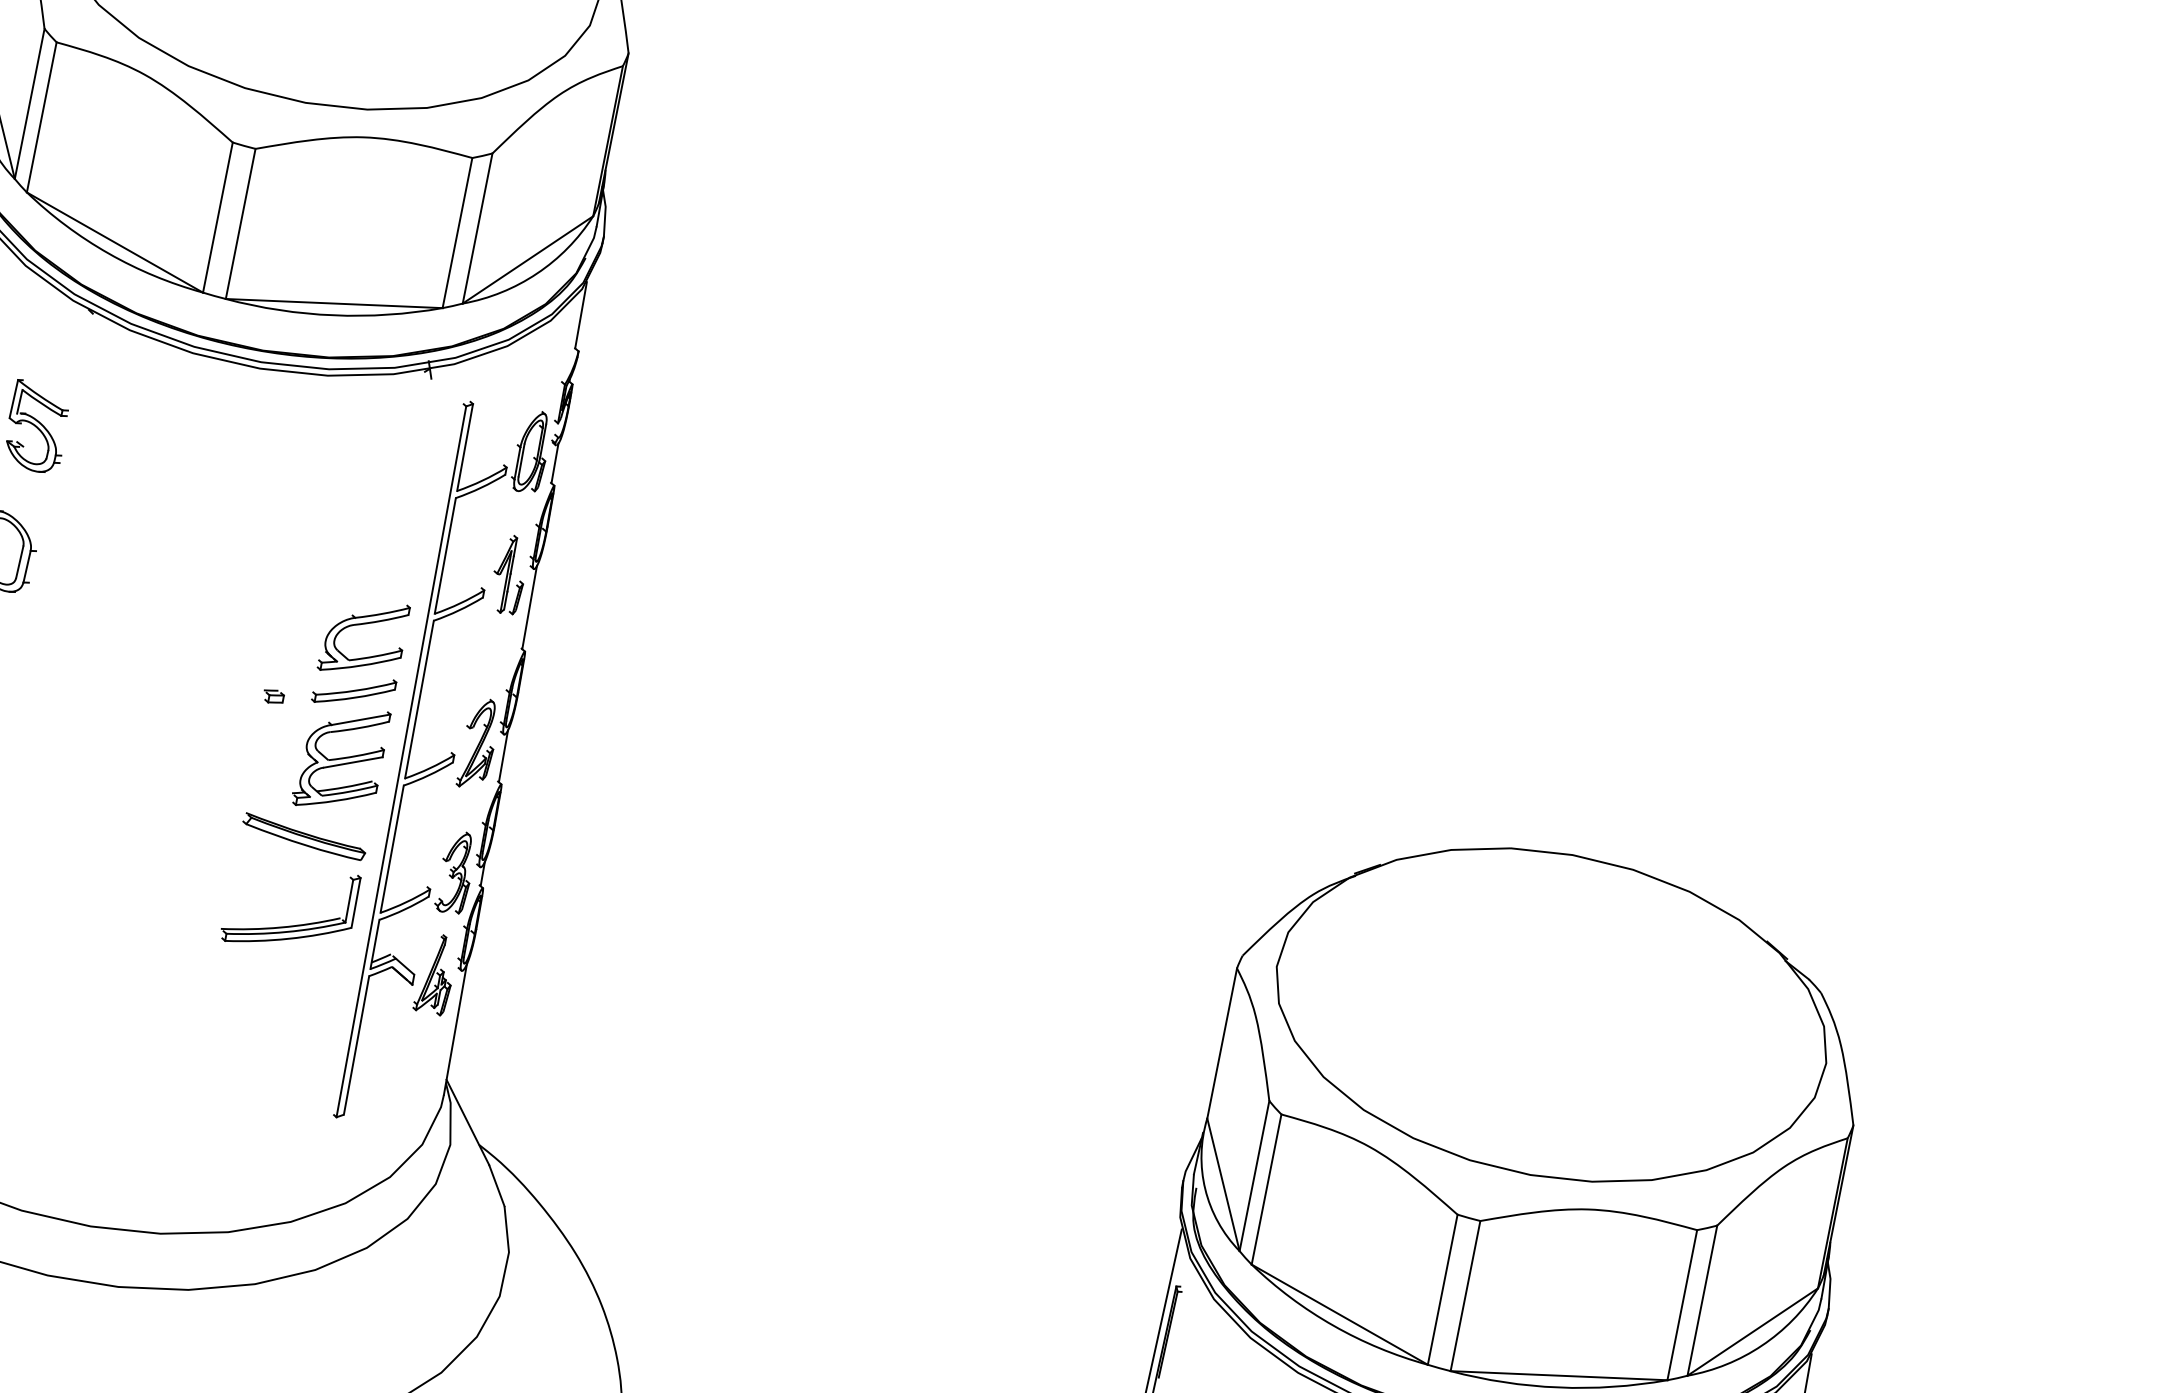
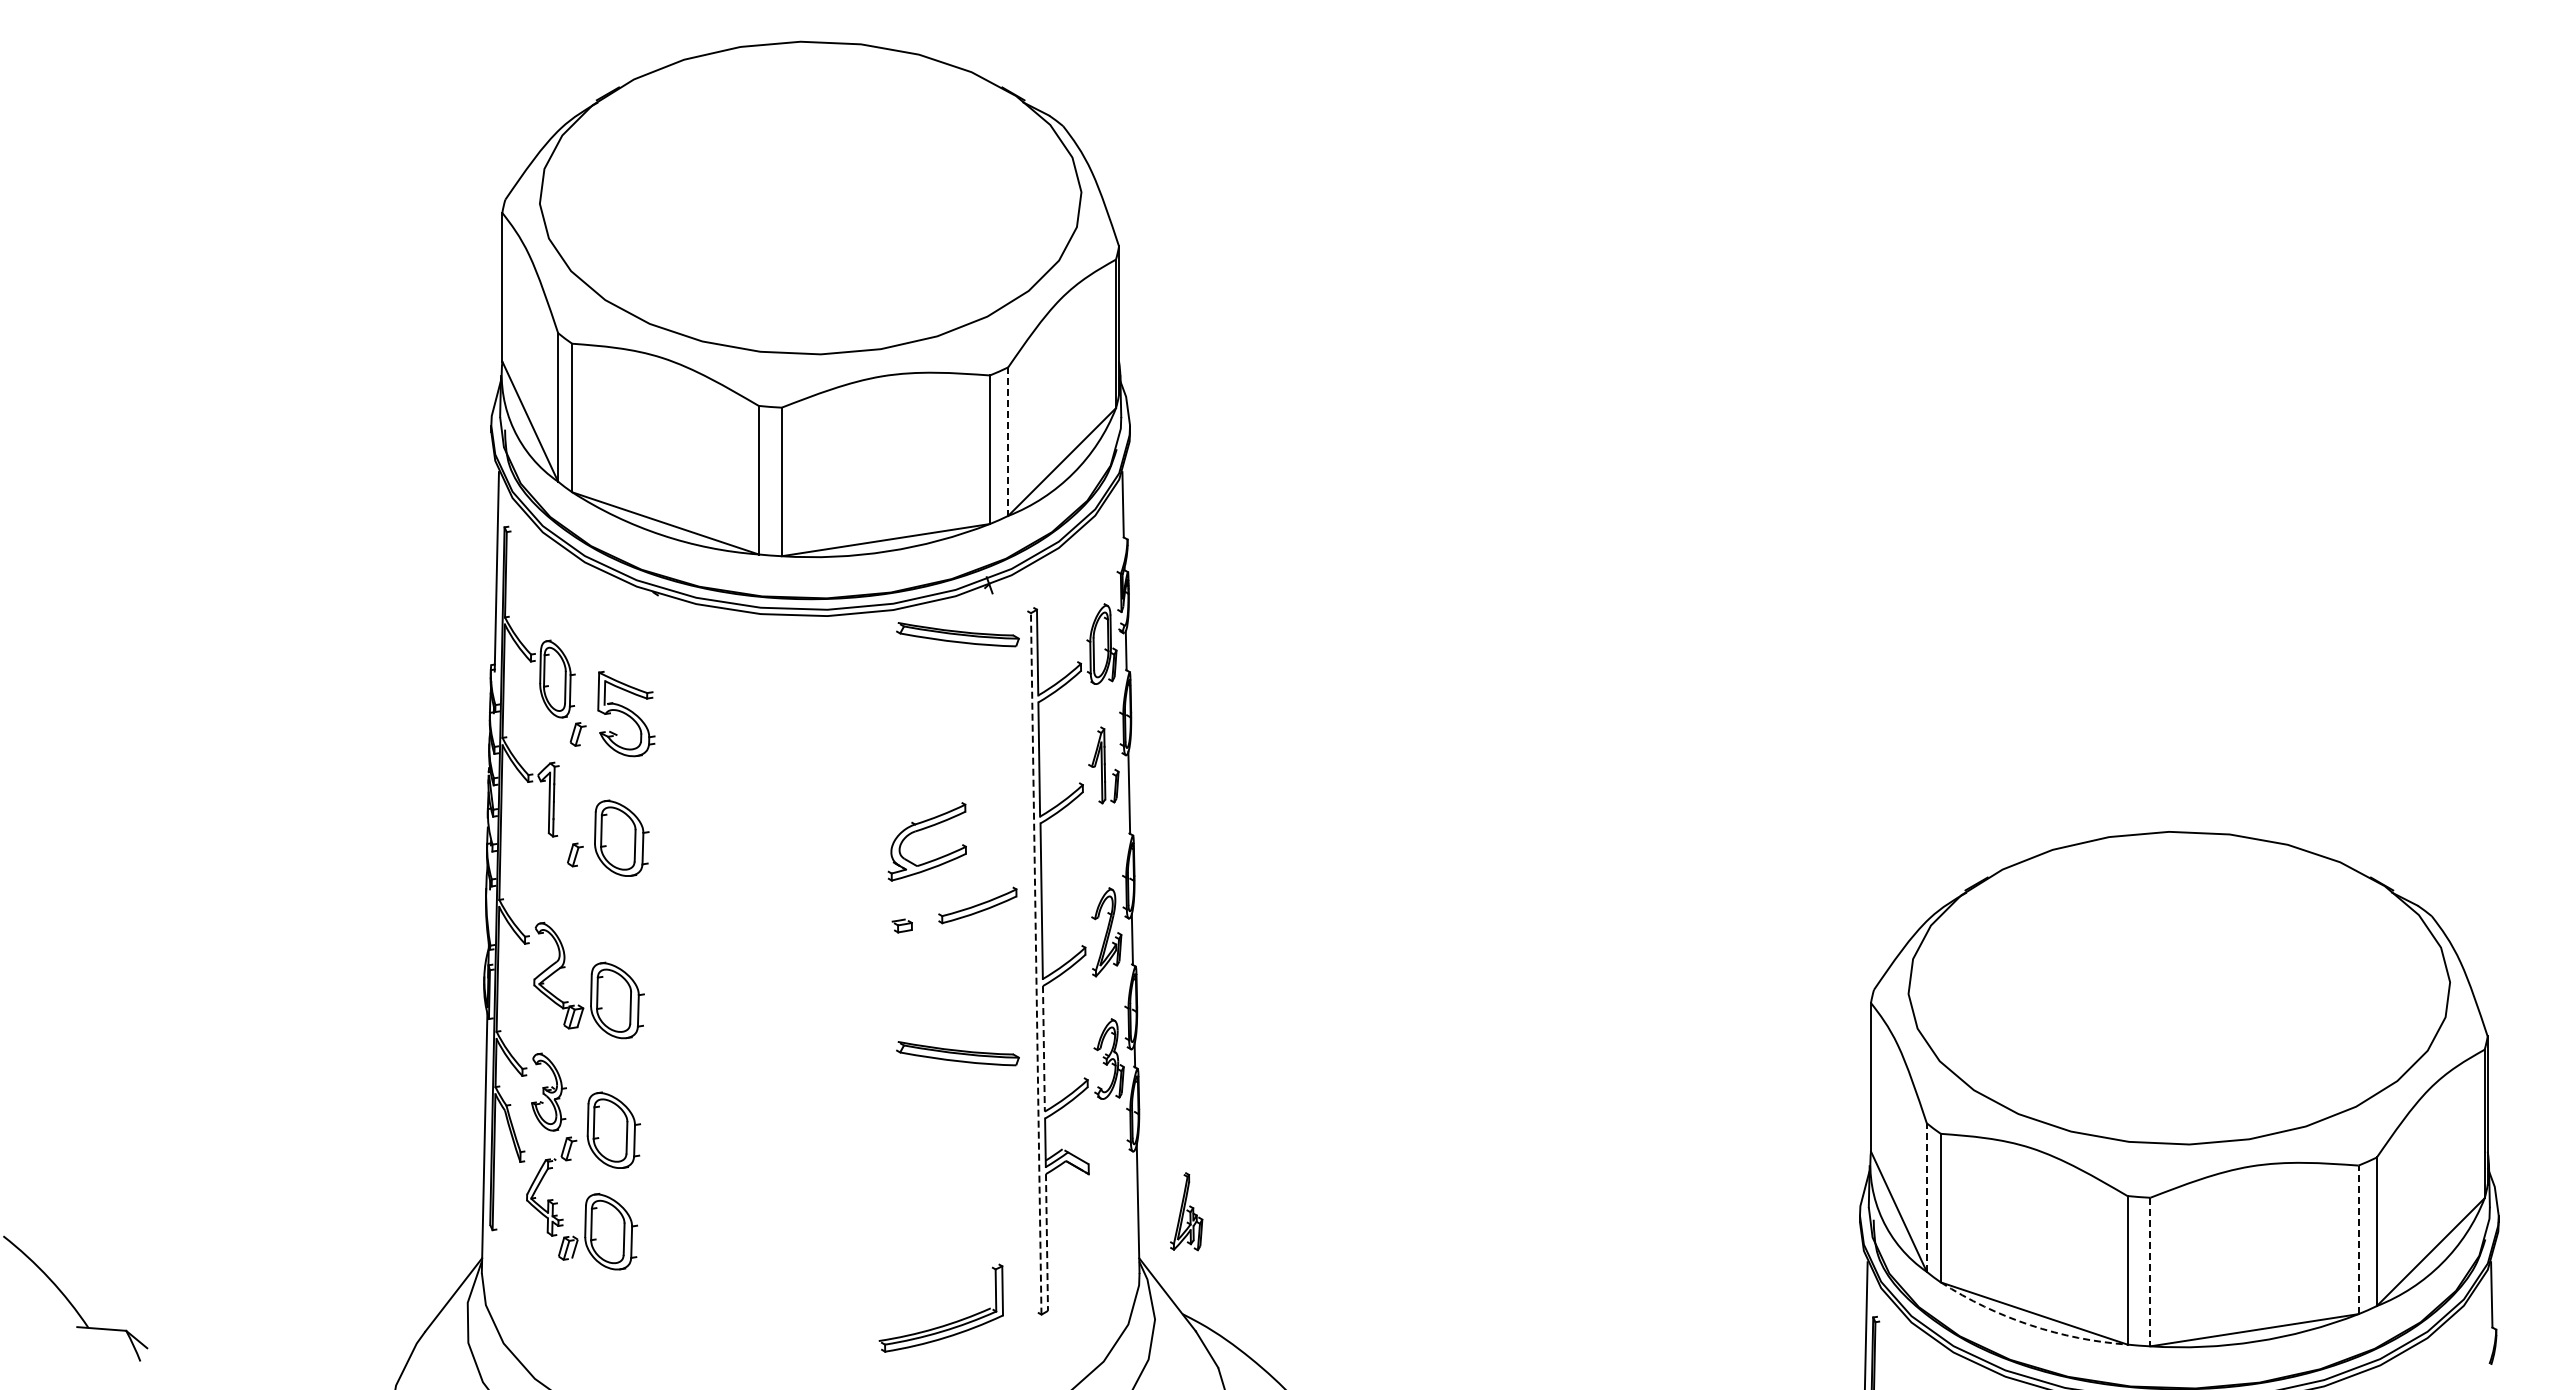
line: (477, 229) -> (1008, 442), solid -> dashed
part: (387, 413) -> (957, 634), added
part: (361, 625) -> (922, 830), moved
part: (341, 757) -> (978, 971), removed
line: (401, 761) -> (1036, 963), solid -> dashed
line: (391, 848) -> (1043, 1048), solid -> dashed
part: (293, 924) -> (947, 1323), moved
part: (436, 974) -> (1186, 1211), moved
line: (357, 1045) -> (1047, 1242), solid -> dashed
line: (1254, 1175) -> (1926, 1197), solid -> dashed
line: (1465, 1296) -> (2150, 1272), solid -> dashed
line: (1682, 1304) -> (2358, 1239), solid -> dashed
arc: (1333, 1326) -> (2030, 1325), solid -> dashed

